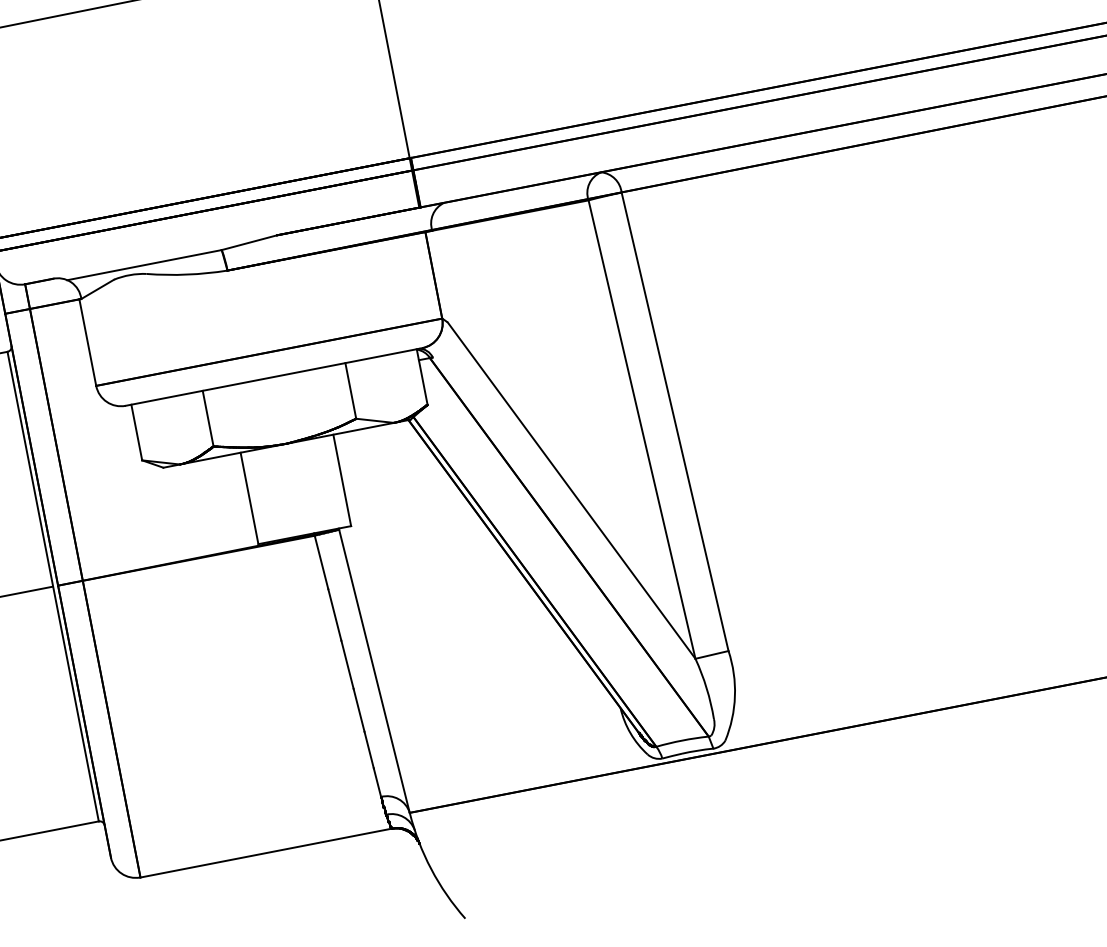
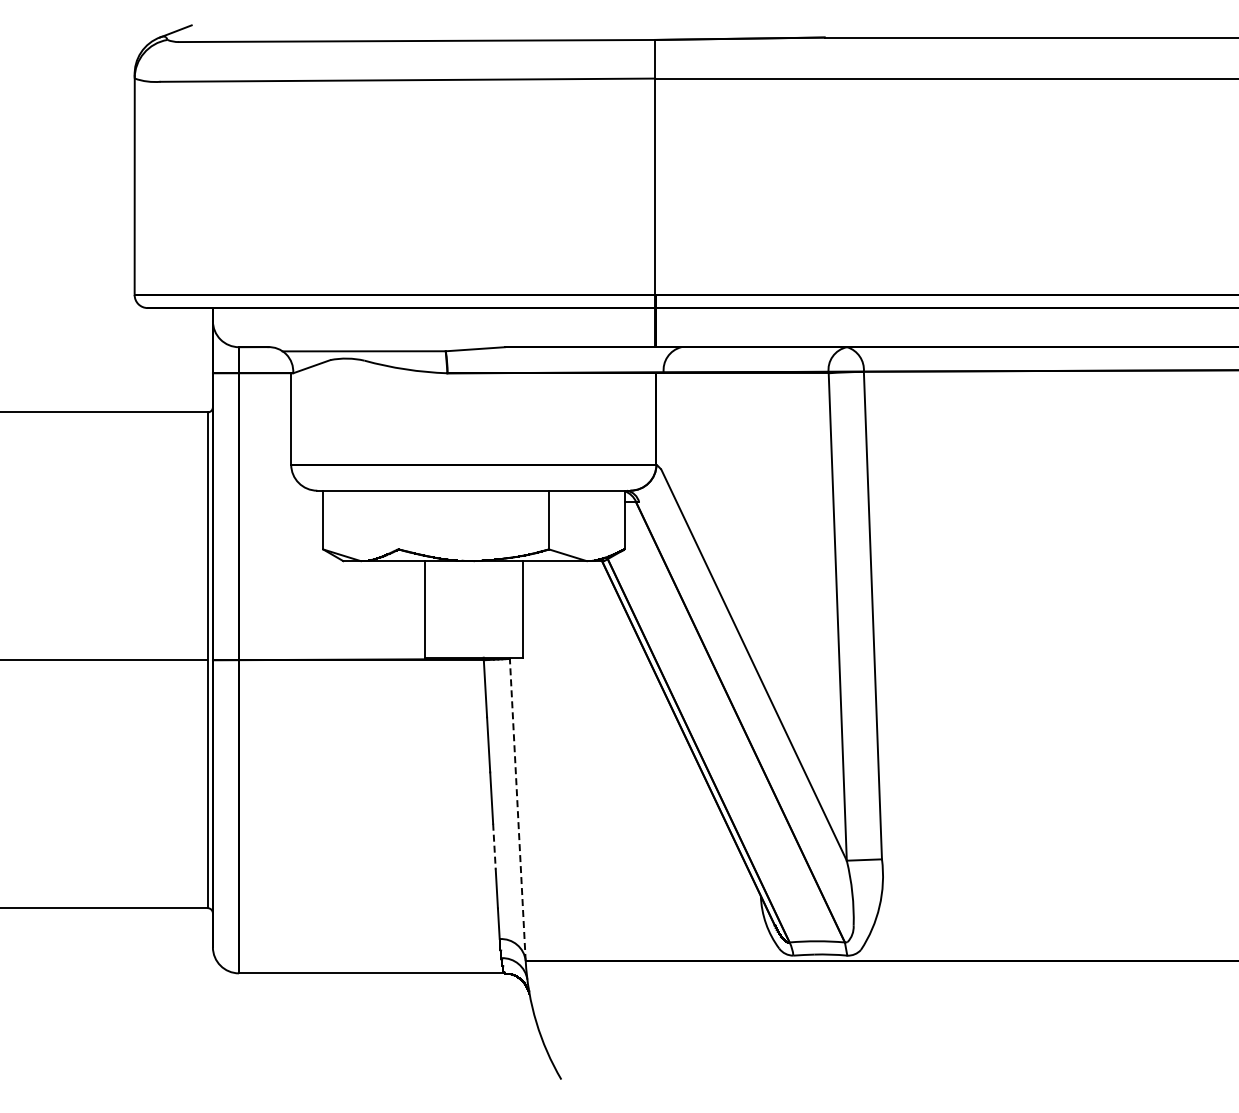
line: (207, 418) -> (398, 519), removed
line: (374, 670) -> (517, 809), solid -> dashed
line: (359, 710) -> (494, 846), solid -> dashed

